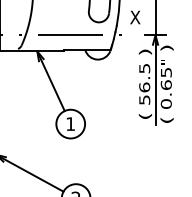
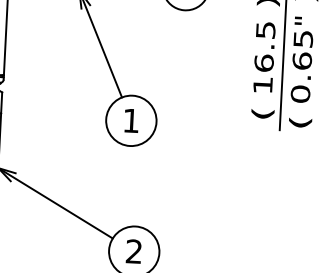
text: (144, 99) -> (262, 84), 56.5 -> 16.5

